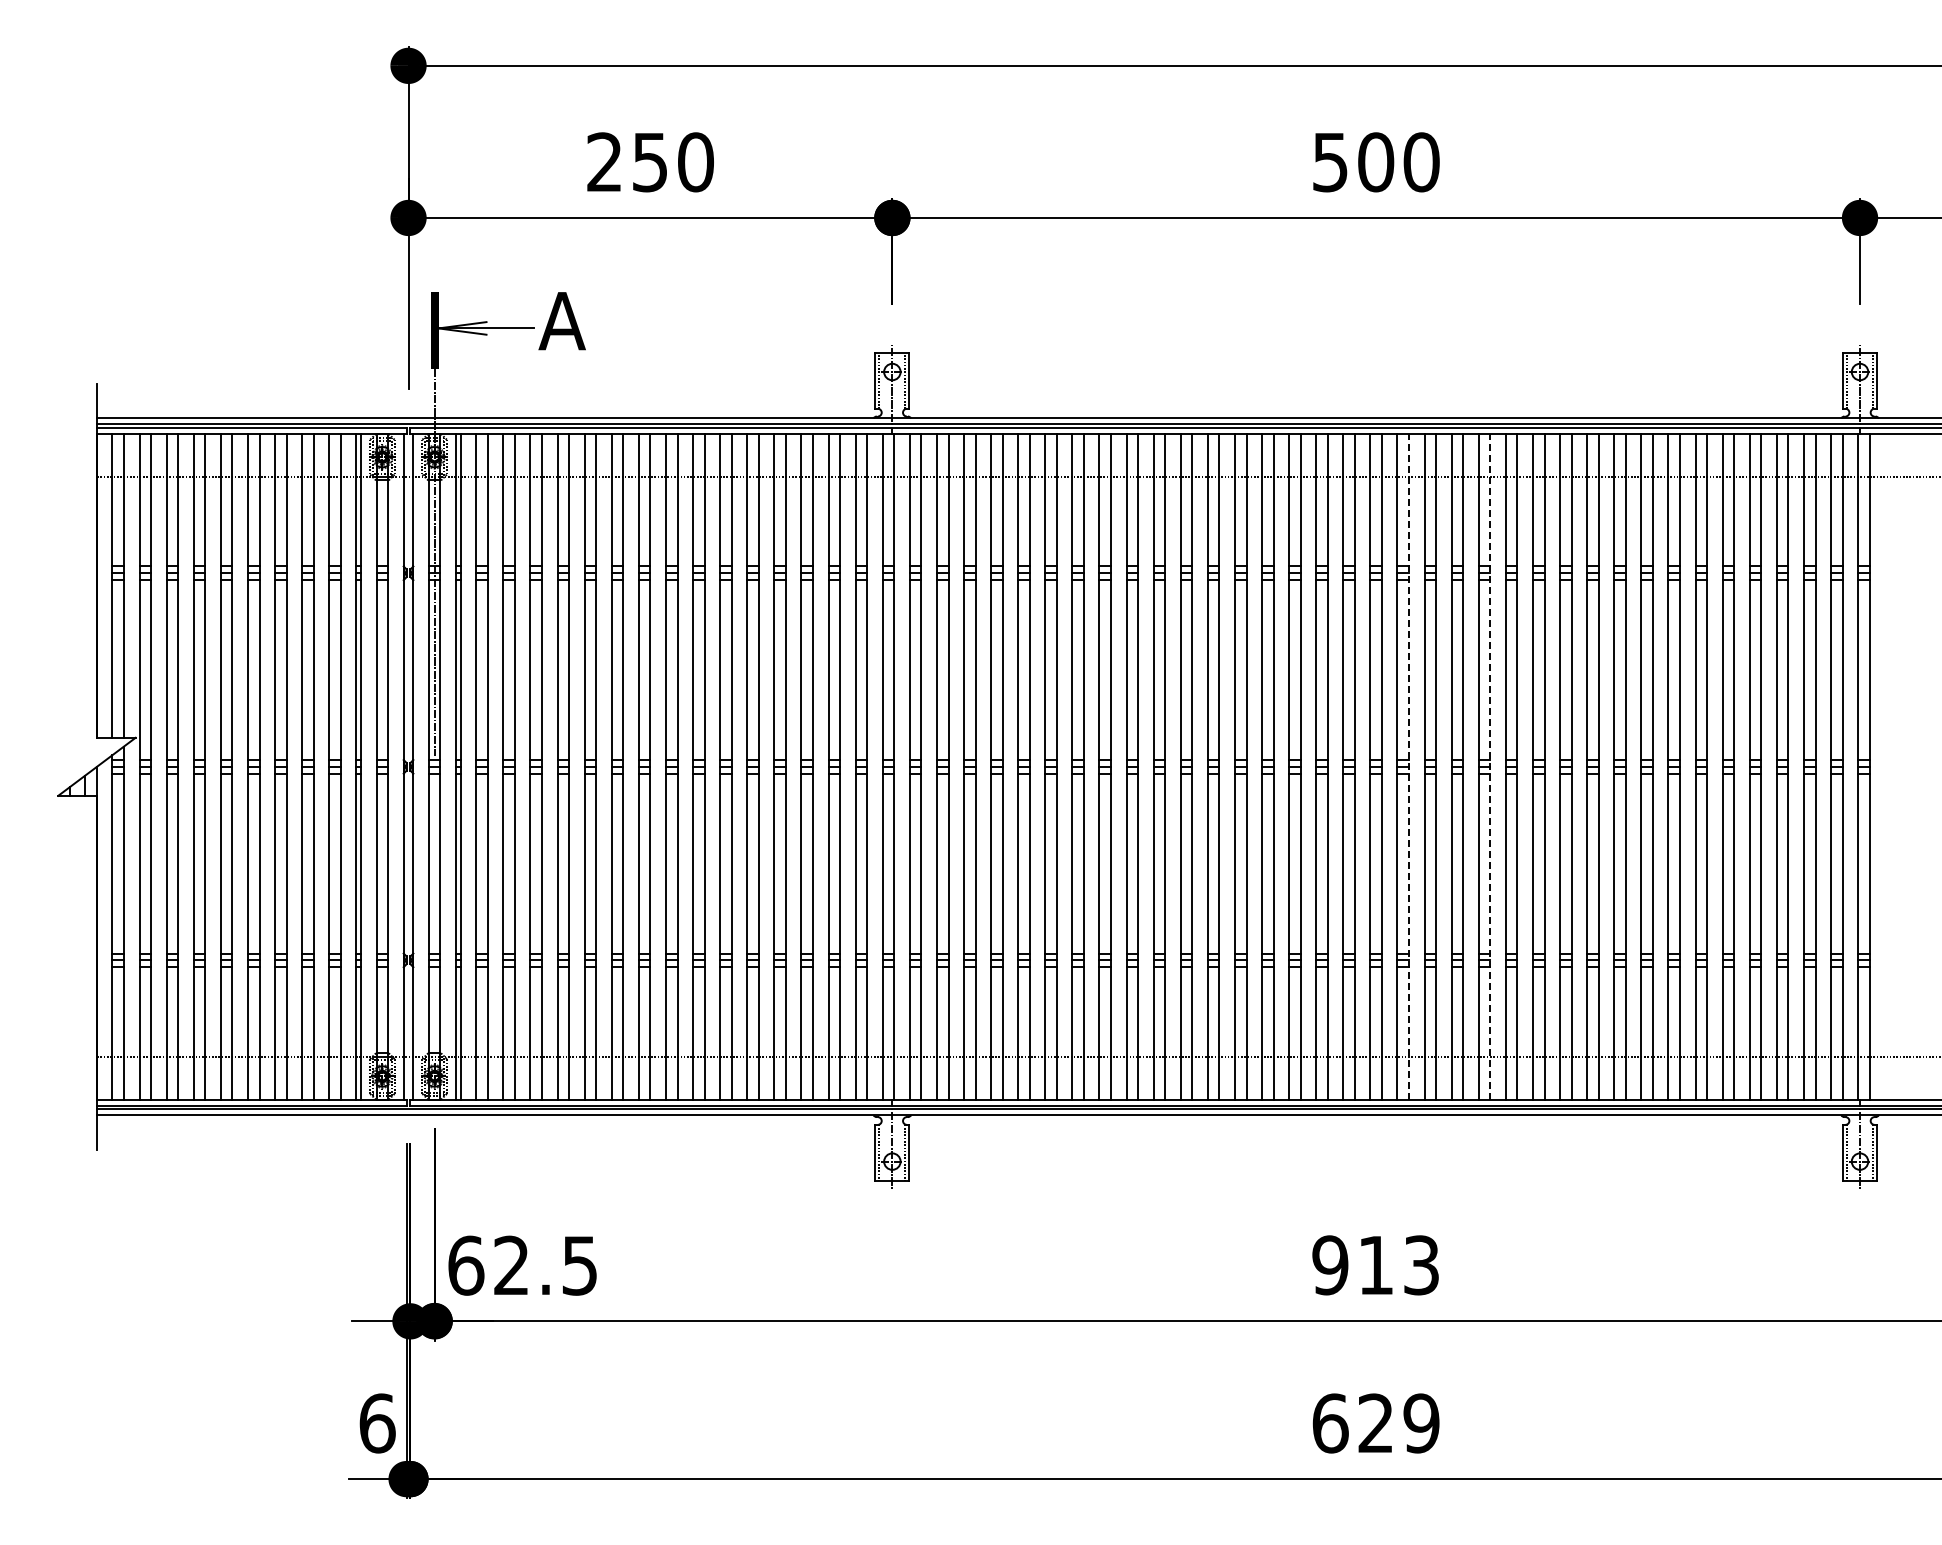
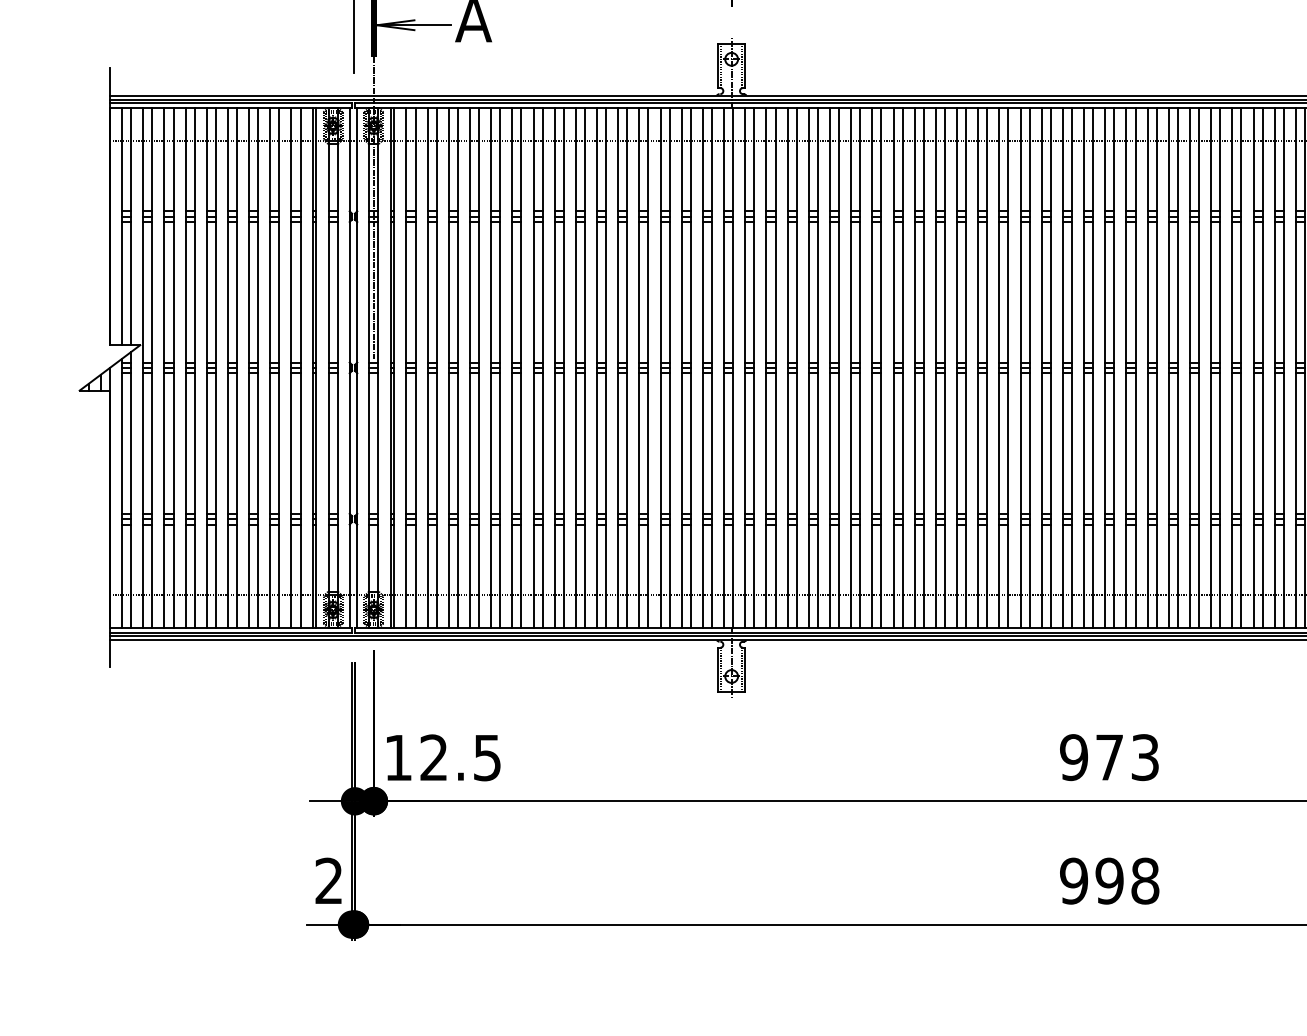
line: (1409, 766) -> (1135, 367), dashed -> solid
line: (1490, 766) -> (1199, 367), dashed -> solid
text: (466, 1265) -> (398, 757), 62.5 -> 12.5
text: (1375, 1265) -> (1109, 757), 913 -> 973
text: (377, 1423) -> (329, 881), 6 -> 2
text: (1375, 1423) -> (1109, 881), 629 -> 998

